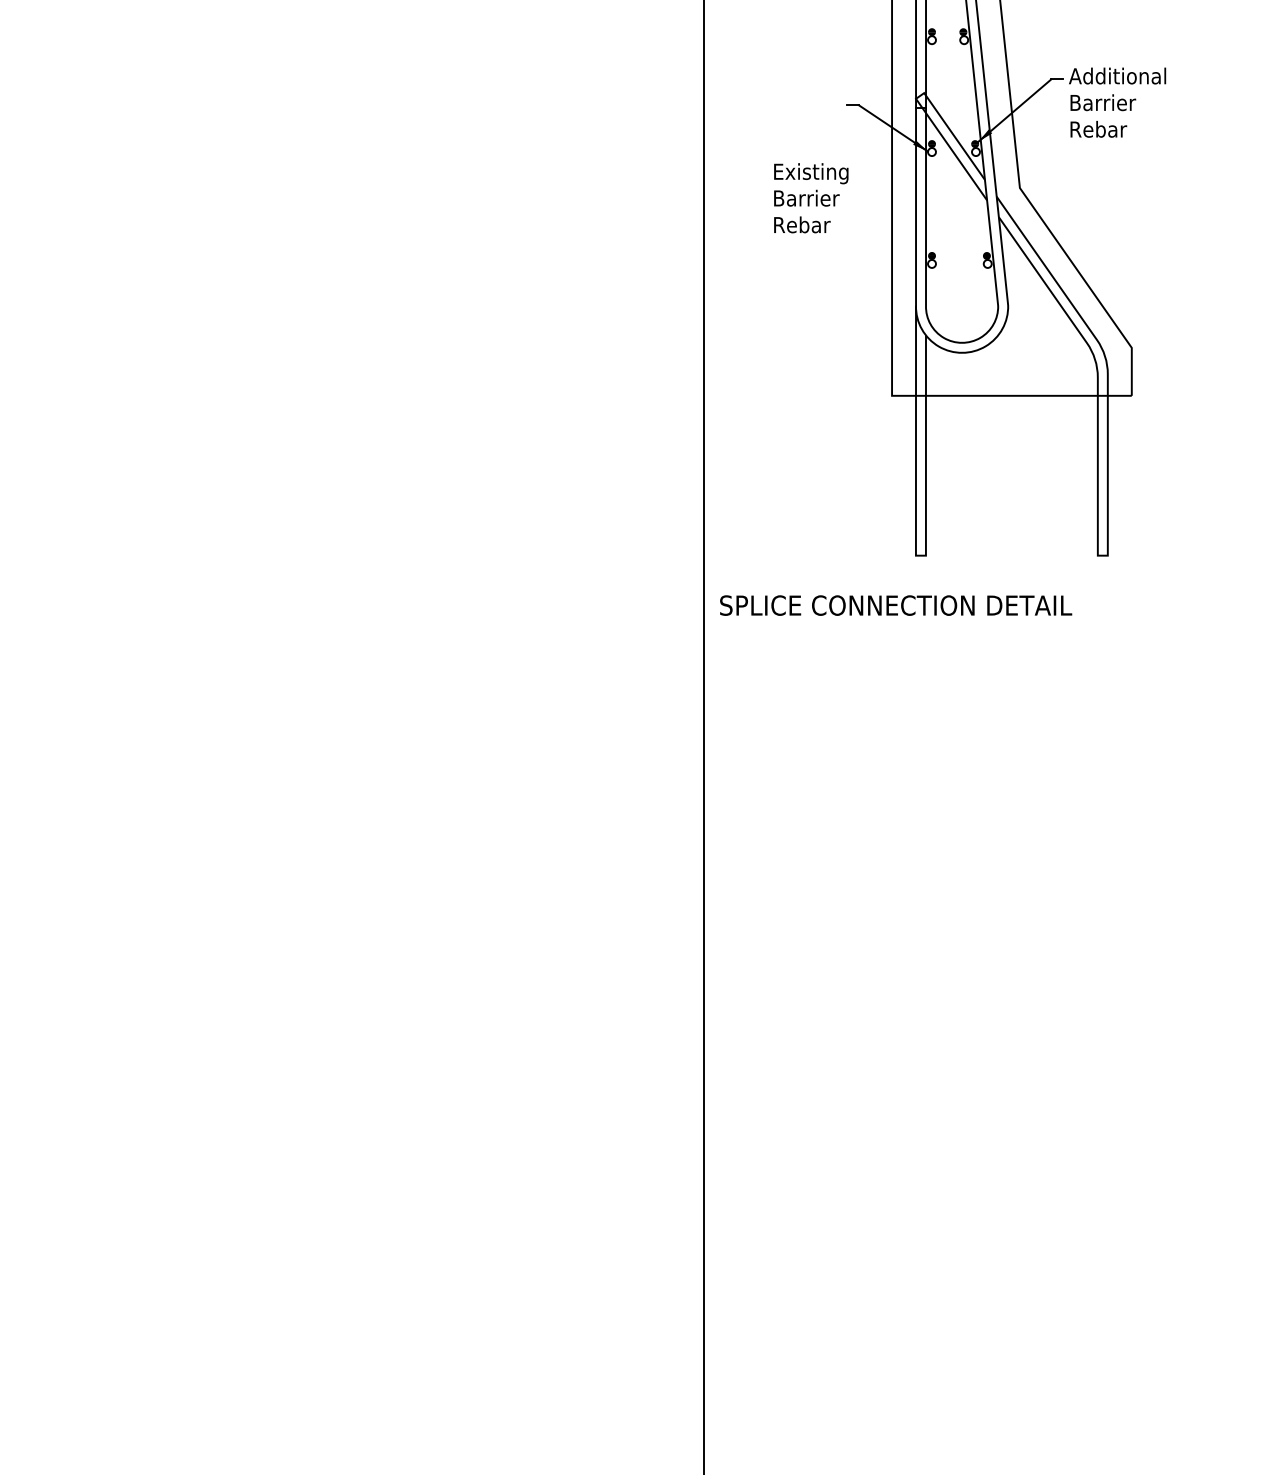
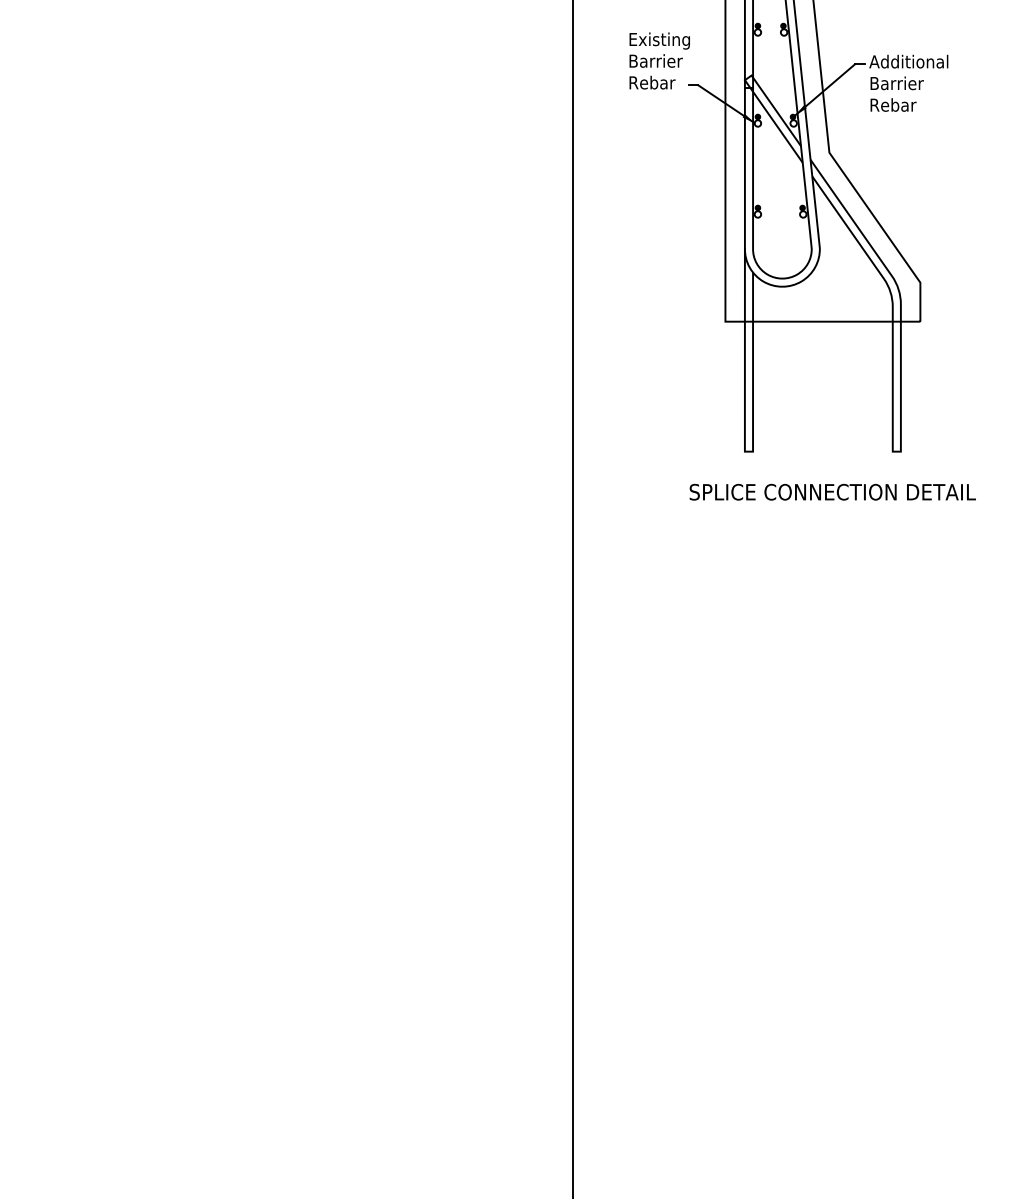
text: (811, 198) -> (659, 61), moved
text: (896, 605) -> (833, 492), moved

